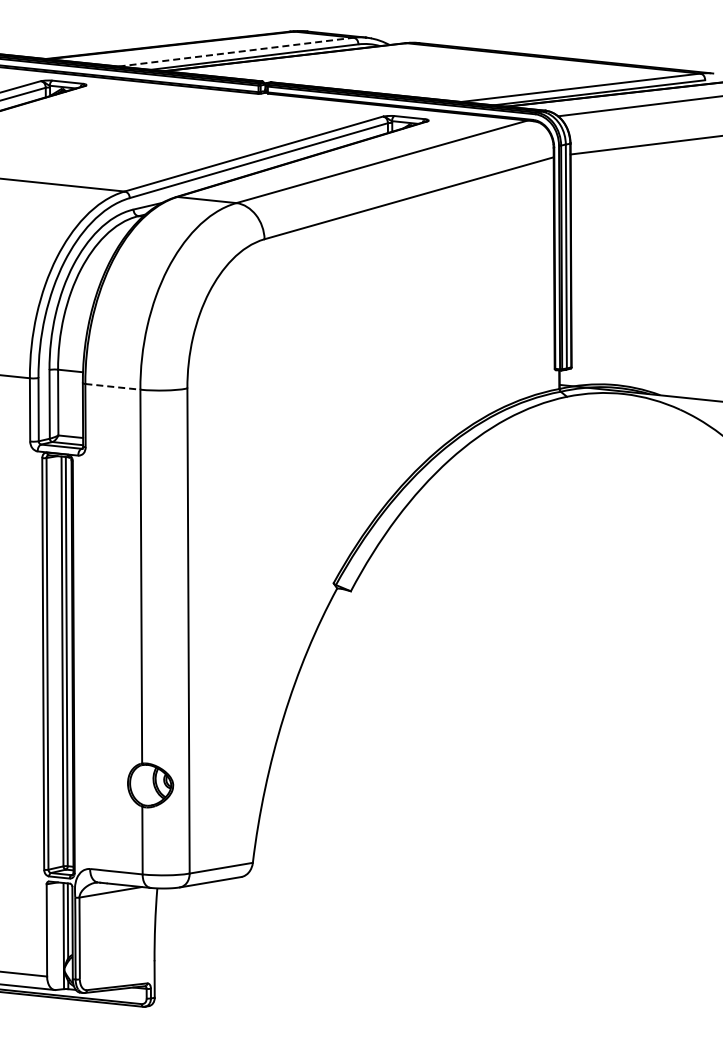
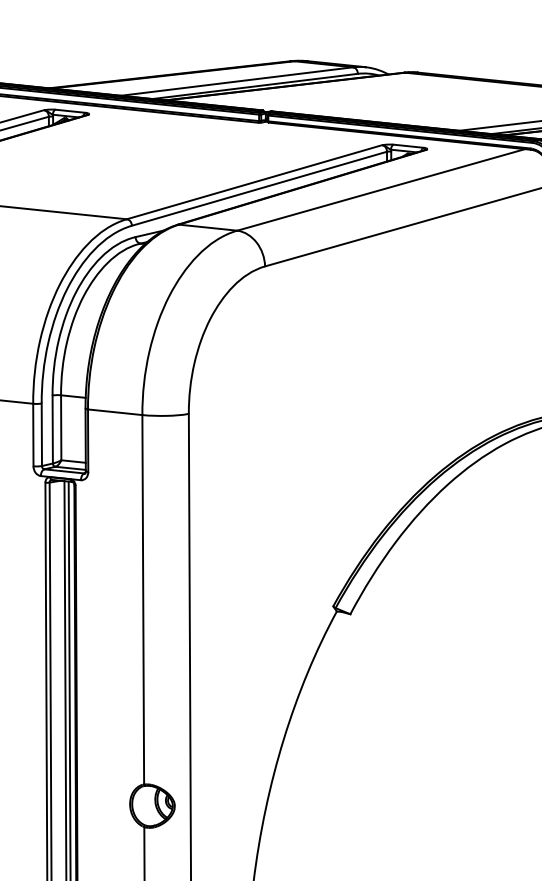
line: (236, 52) -> (237, 81), dashed -> solid
line: (112, 386) -> (114, 411), dashed -> solid

